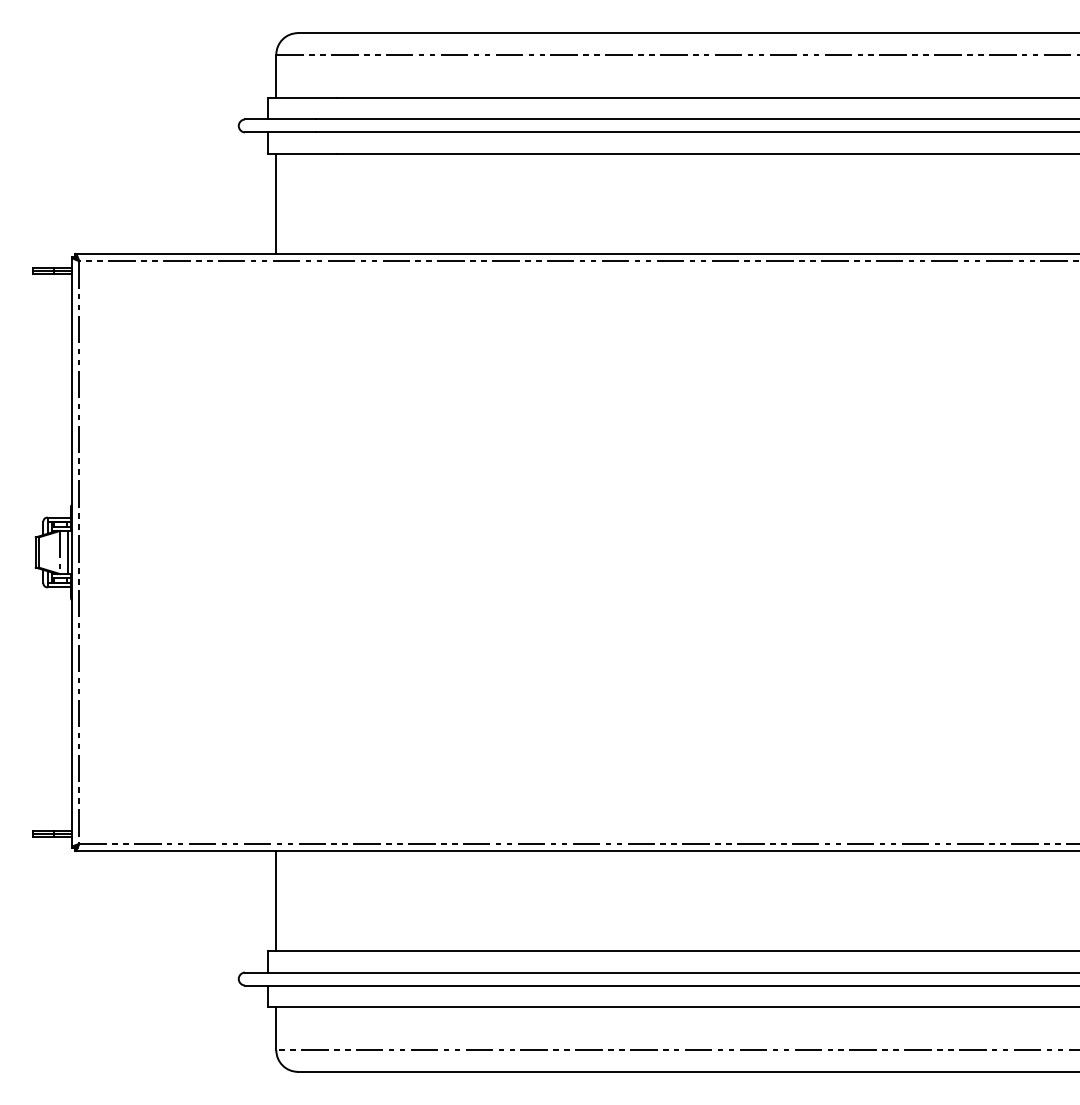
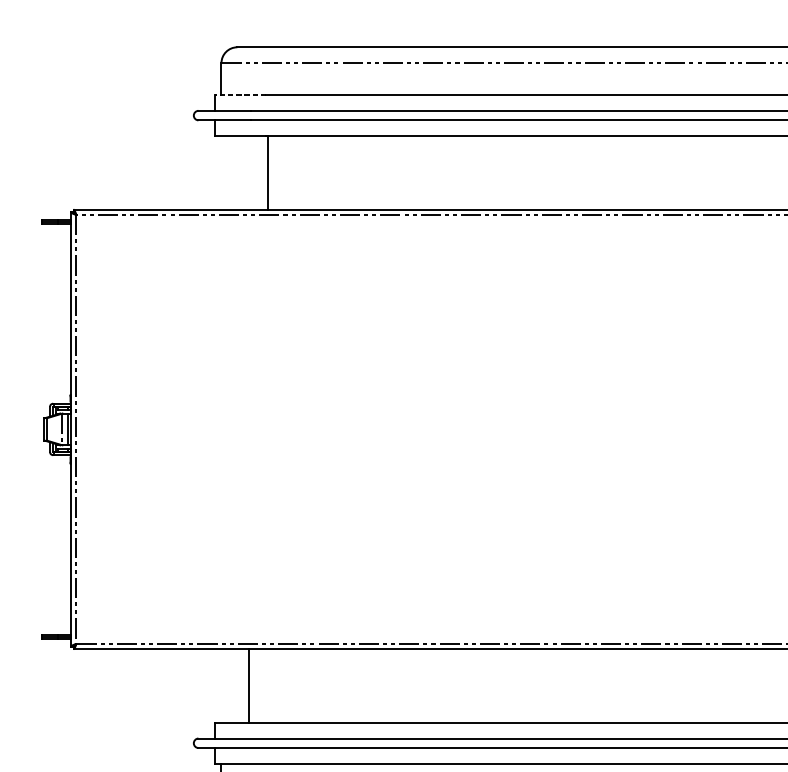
line: (301, 97) -> (239, 94), solid -> dashed
line: (276, 203) -> (267, 172), moved
line: (276, 900) -> (248, 685), moved

